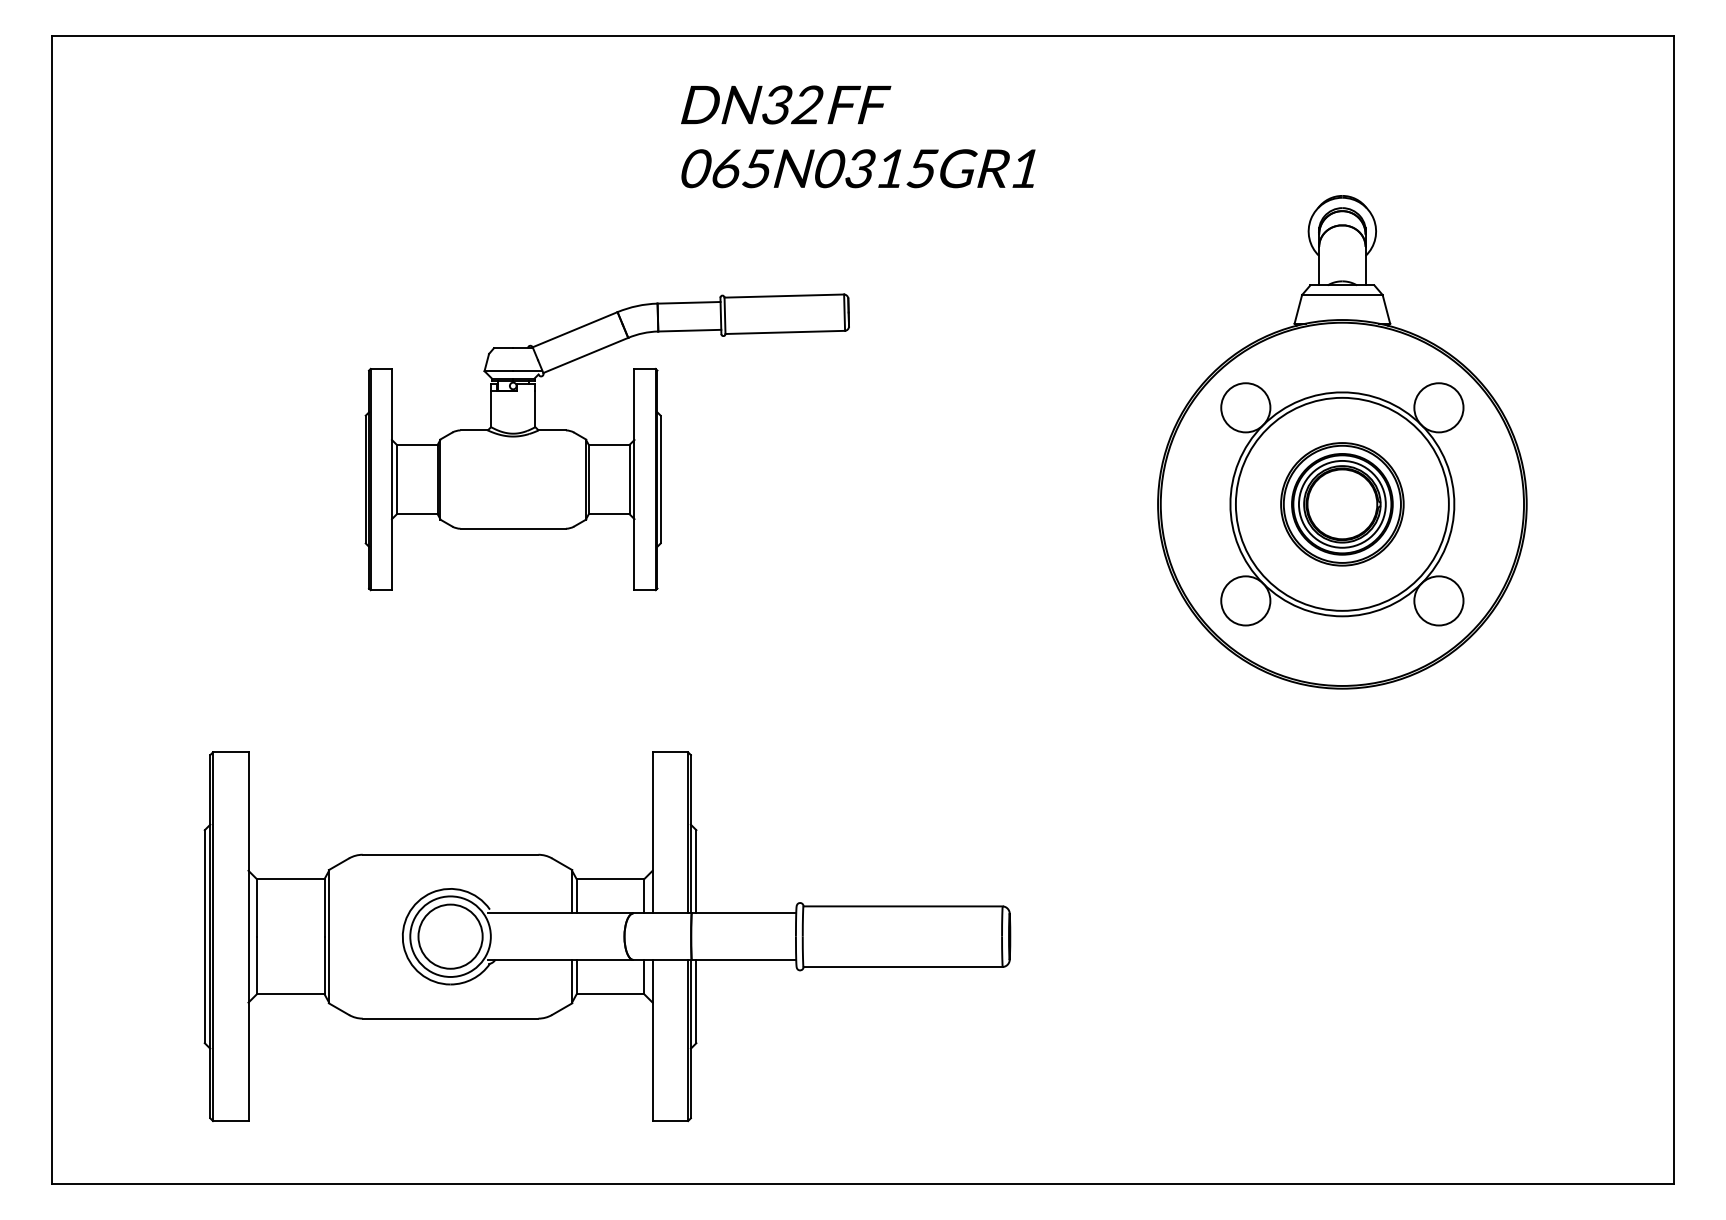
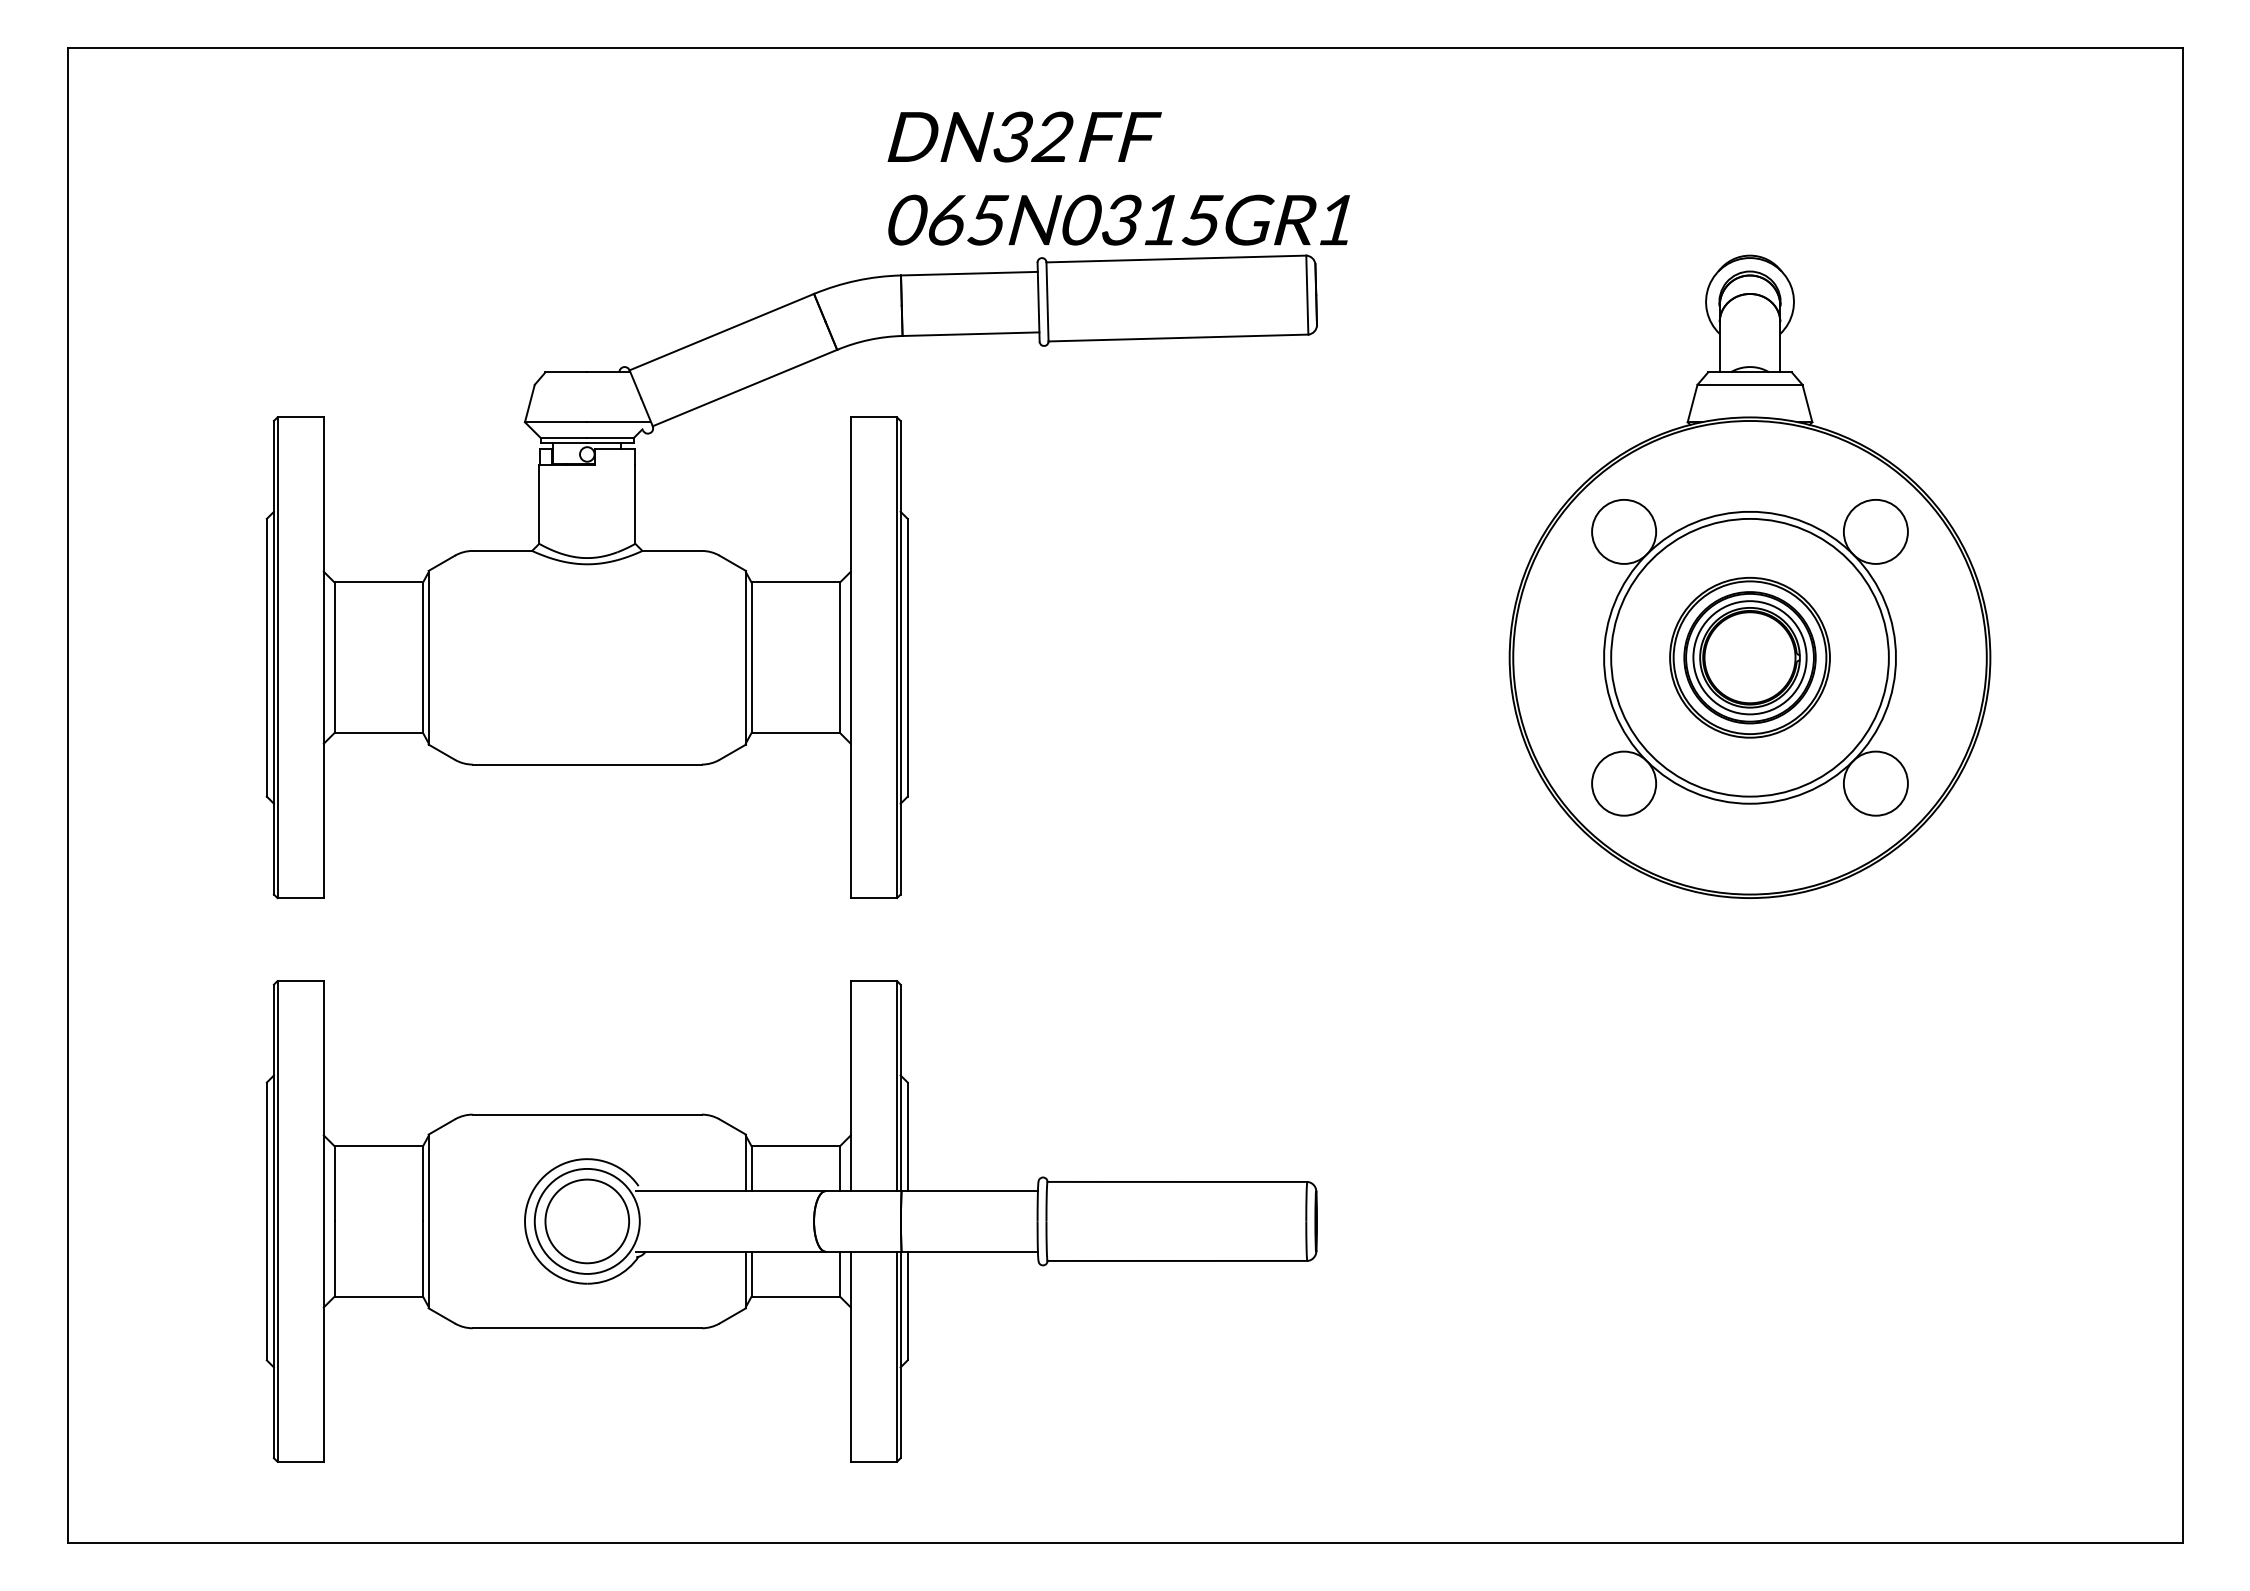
part: (607, 442) -> (791, 576), size x1.67

